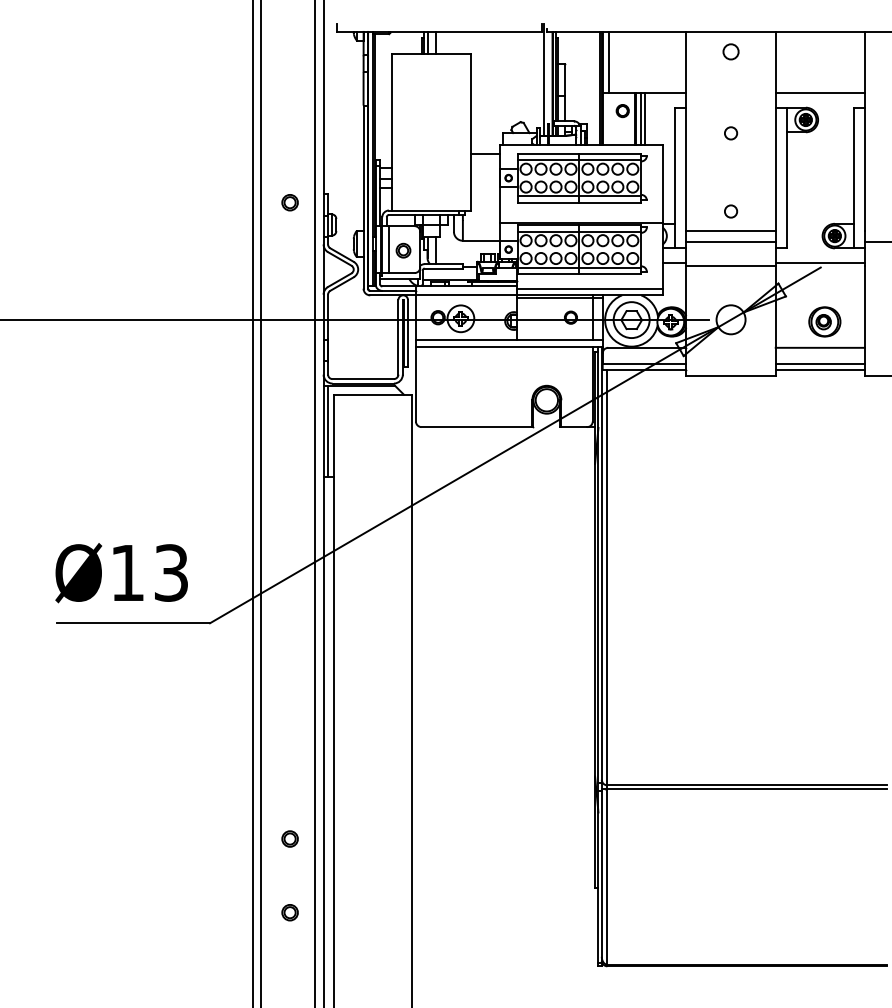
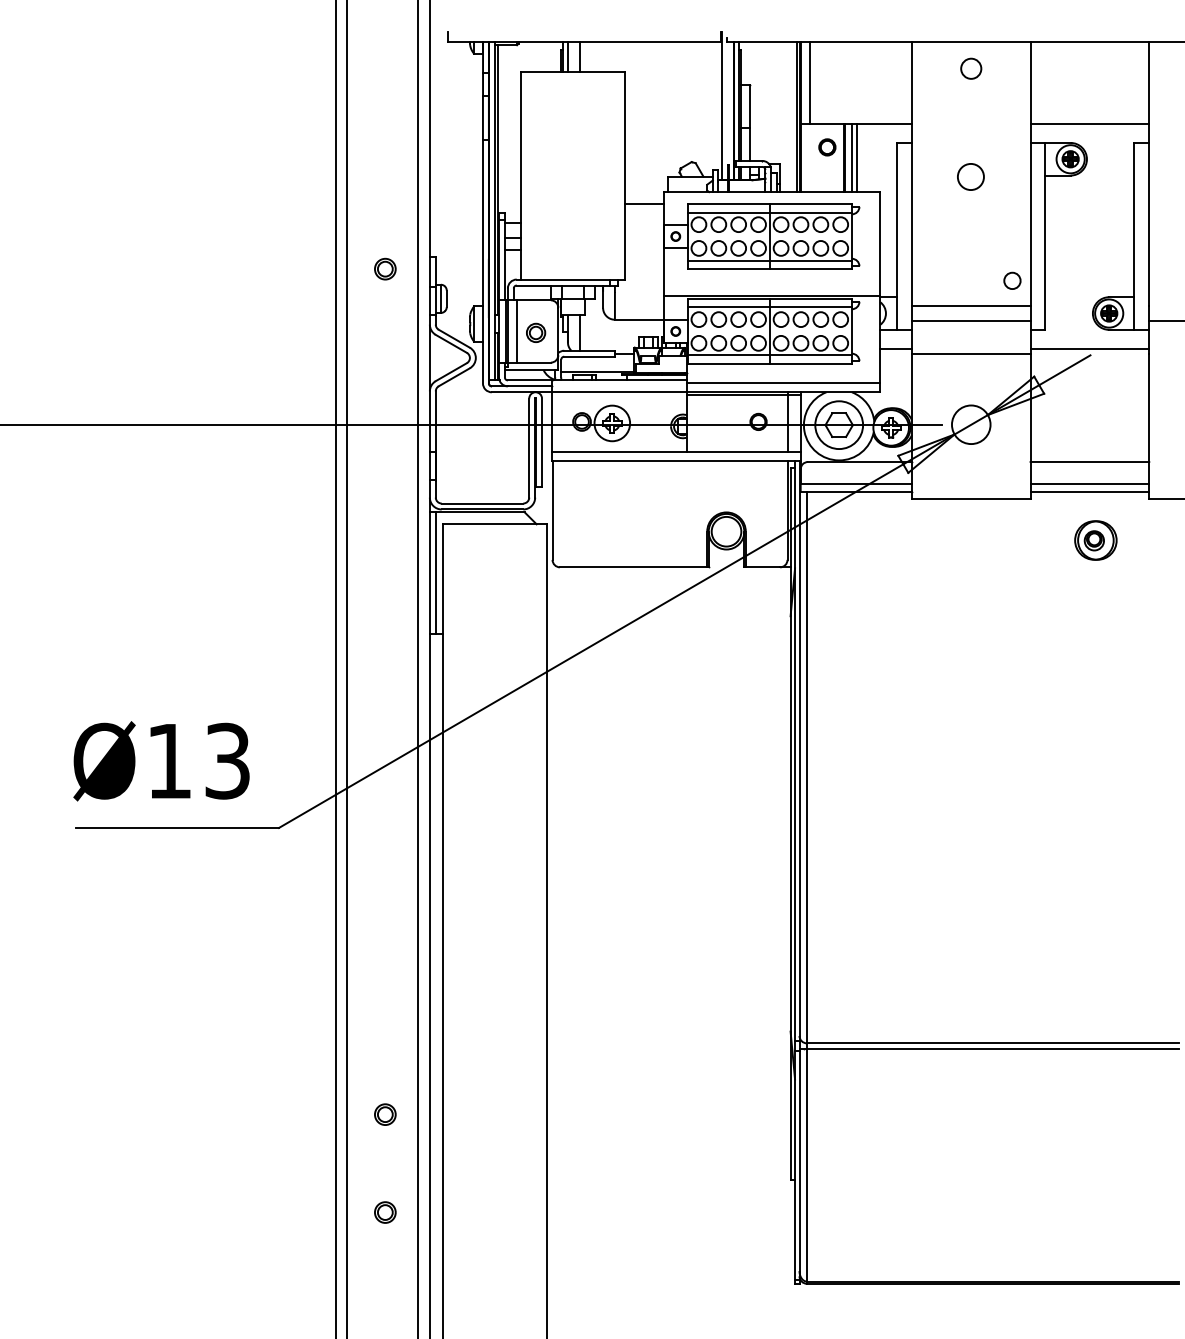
circle: (731, 133) -> (971, 177), size x1.6
circle: (731, 211) -> (1013, 280), moved
part: (824, 321) -> (1095, 539), moved

